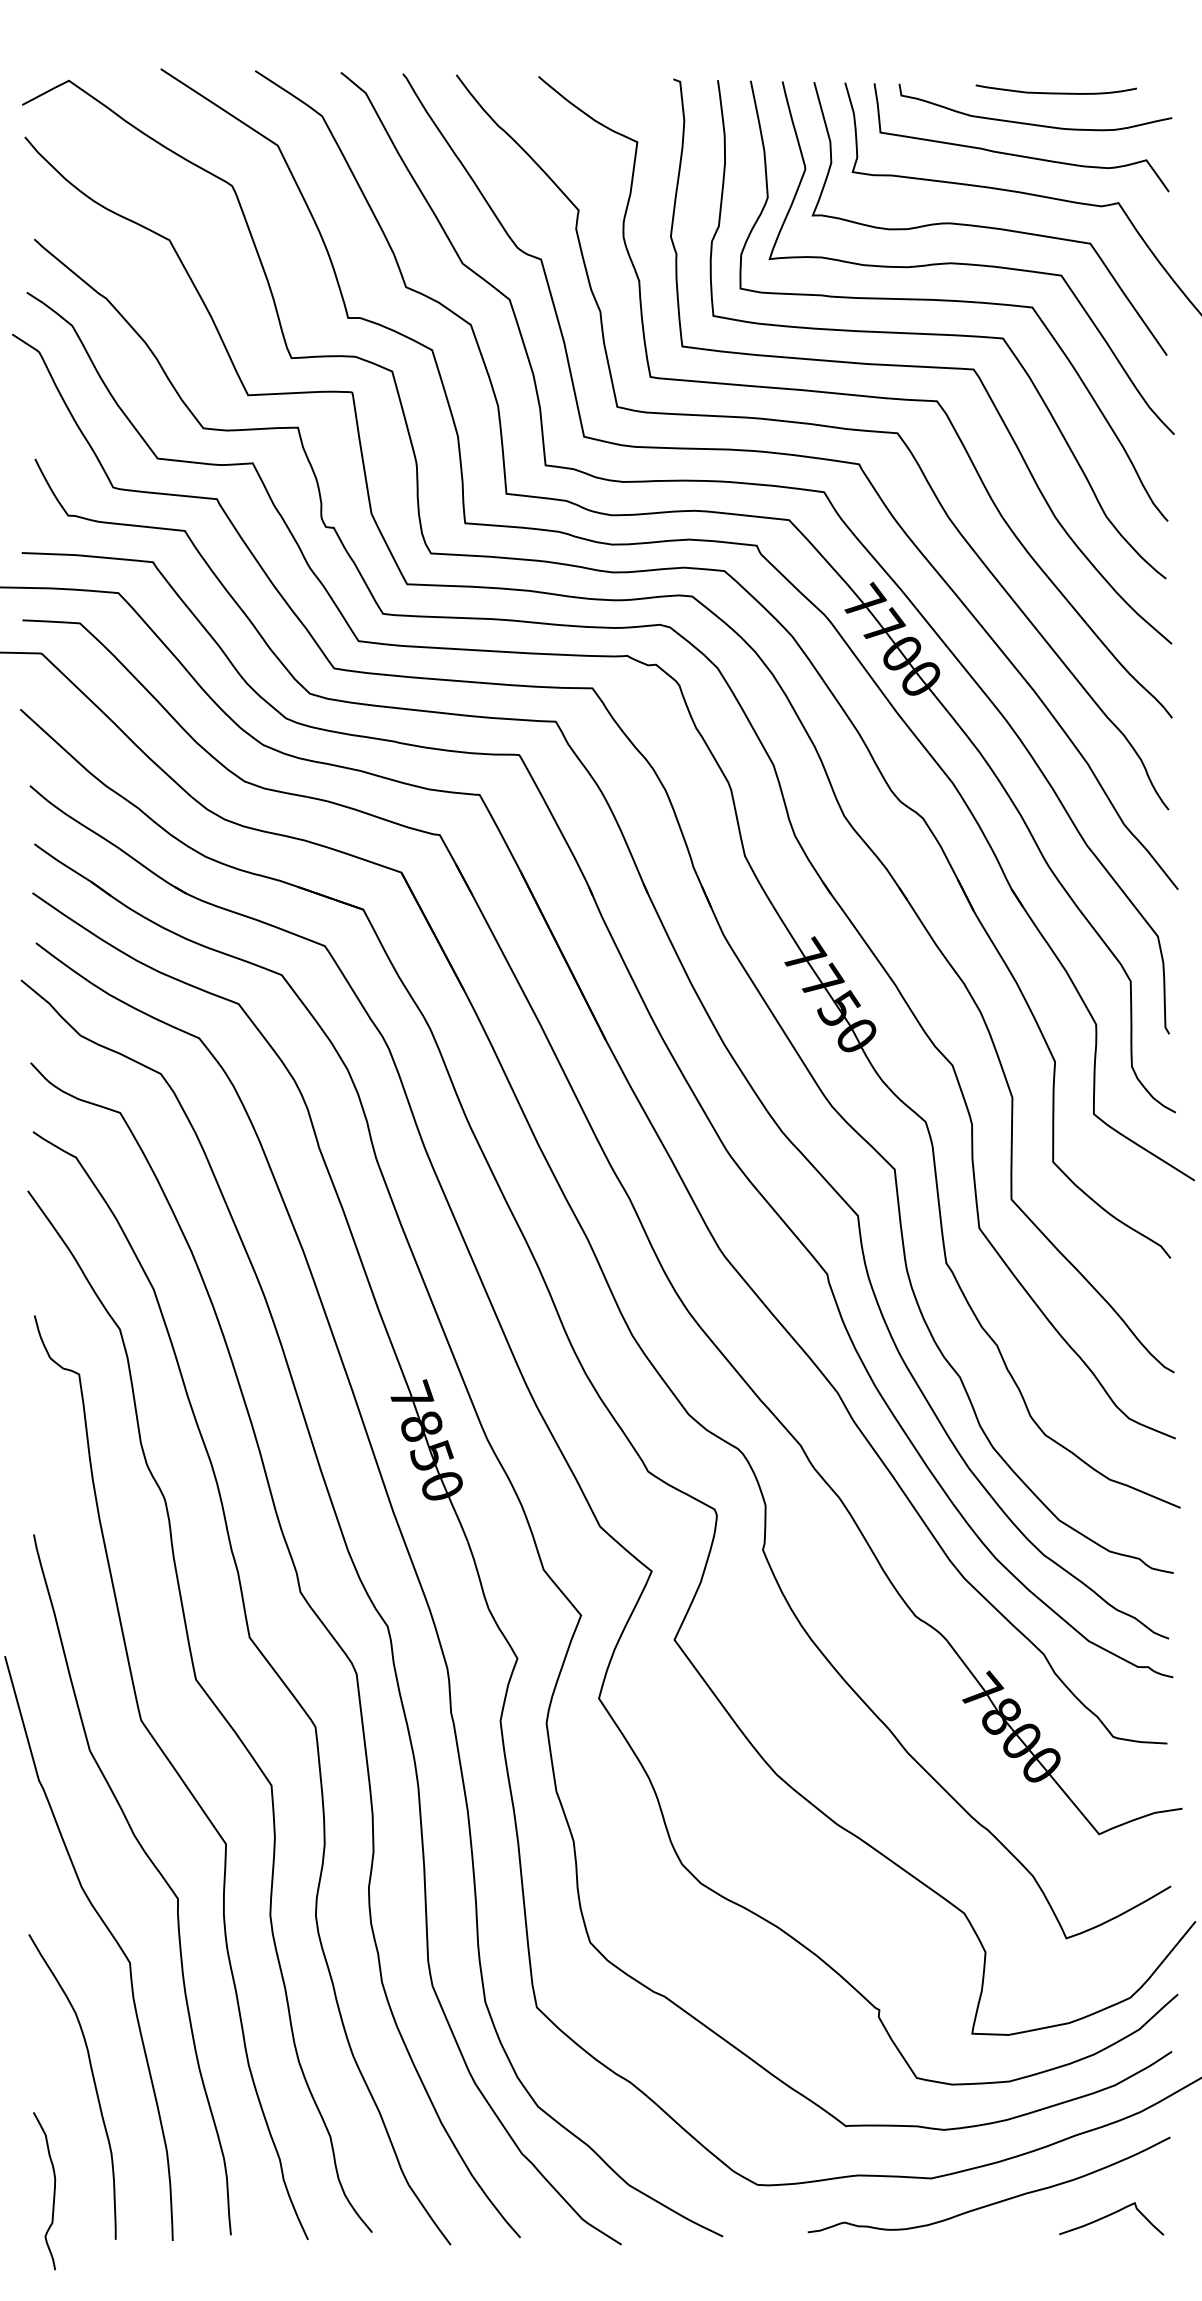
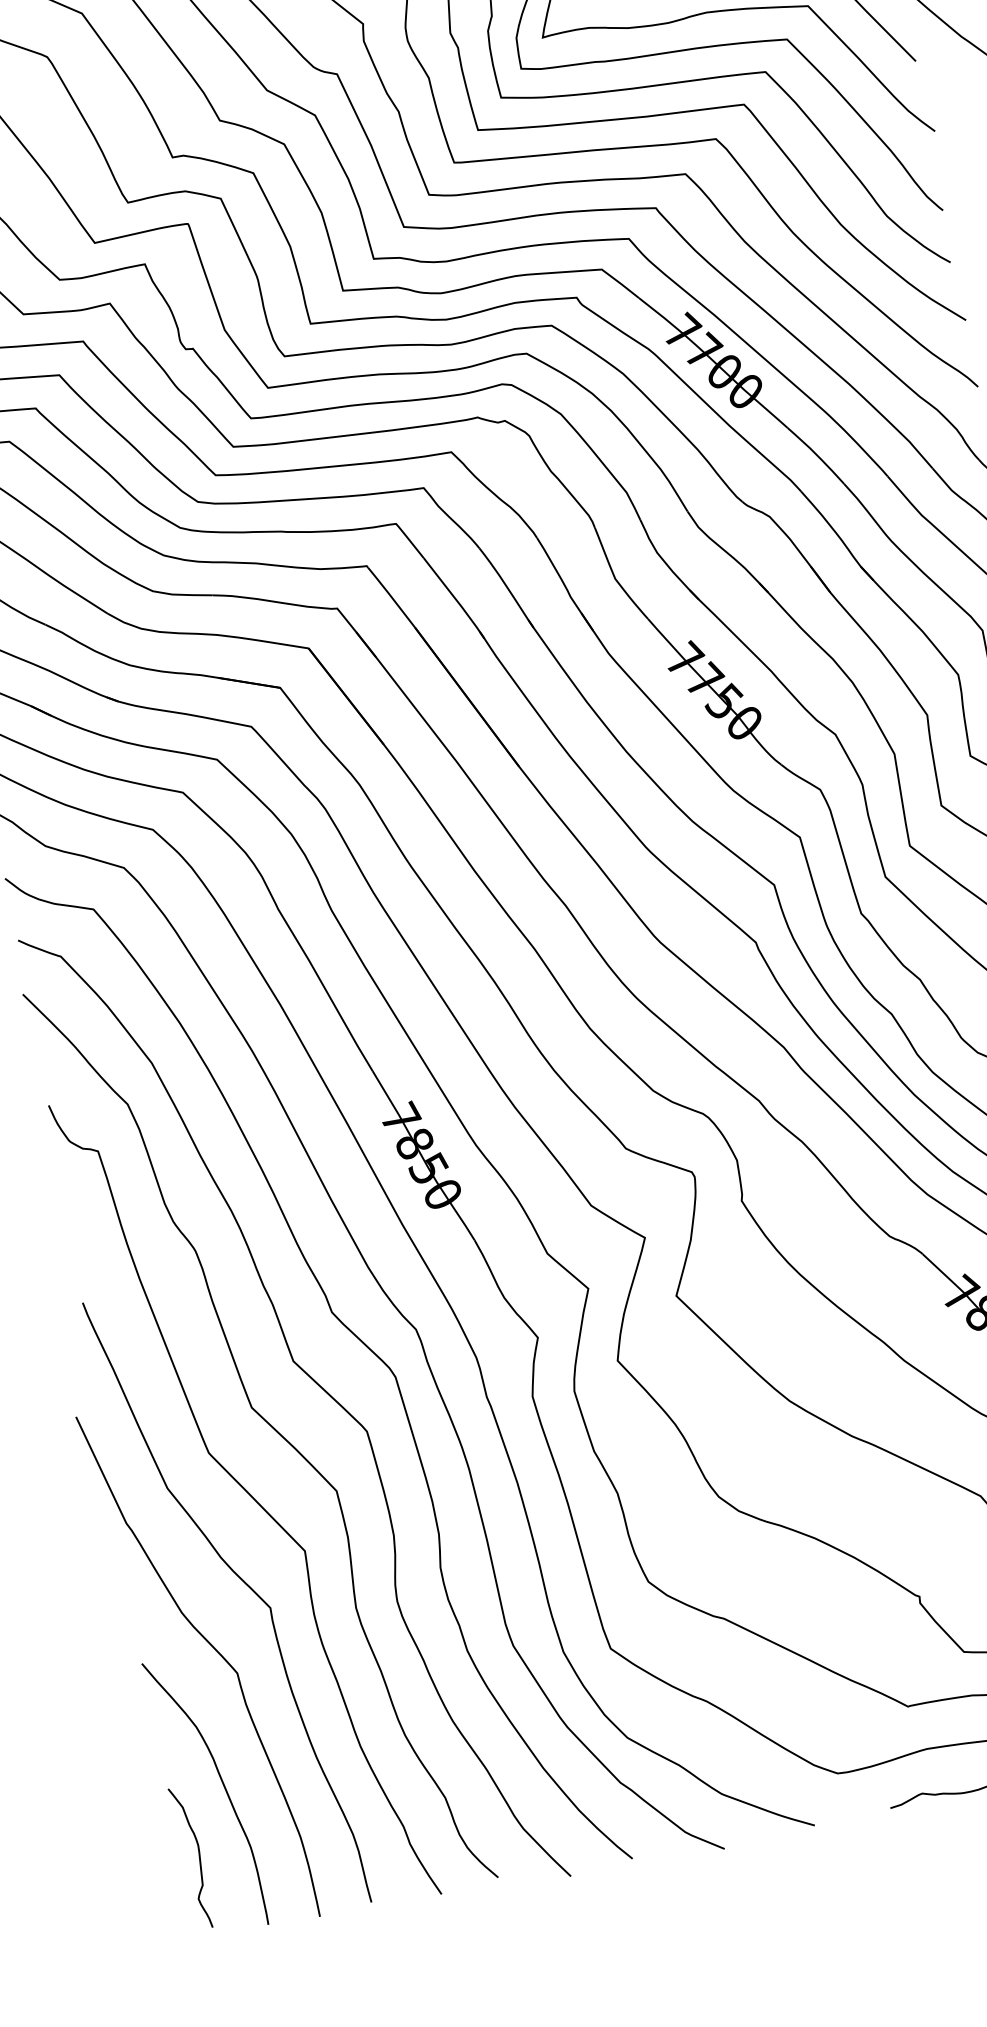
curve: (53, 2191) -> (198, 1857), moved

